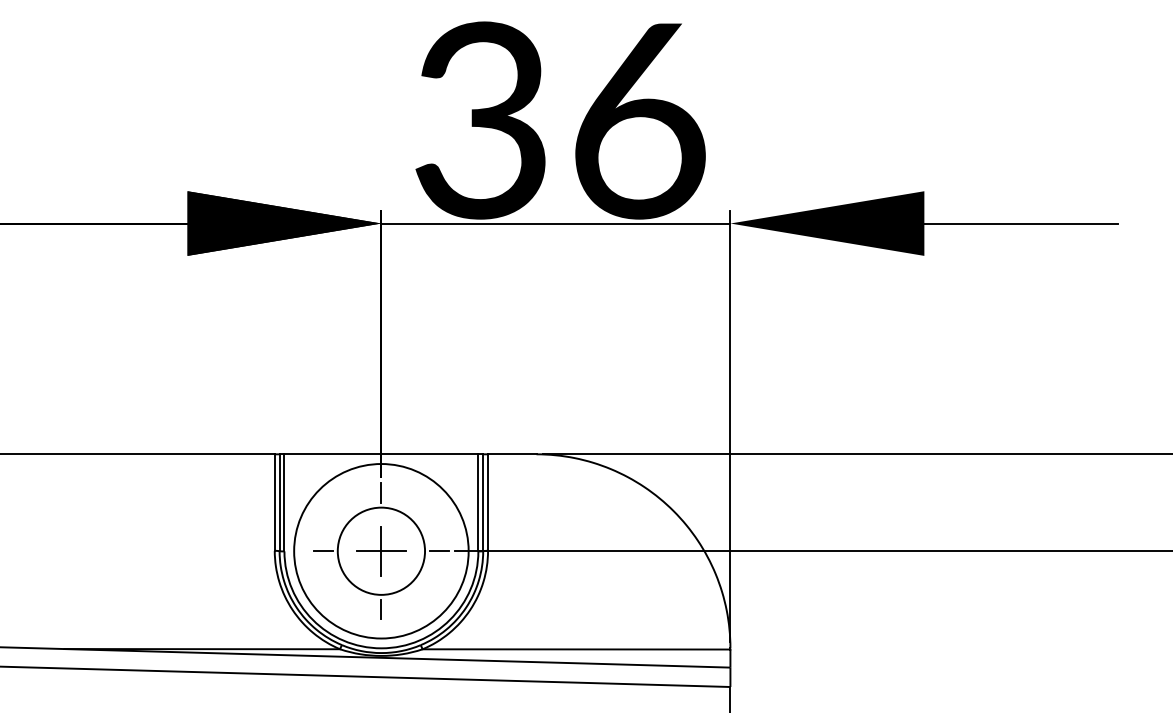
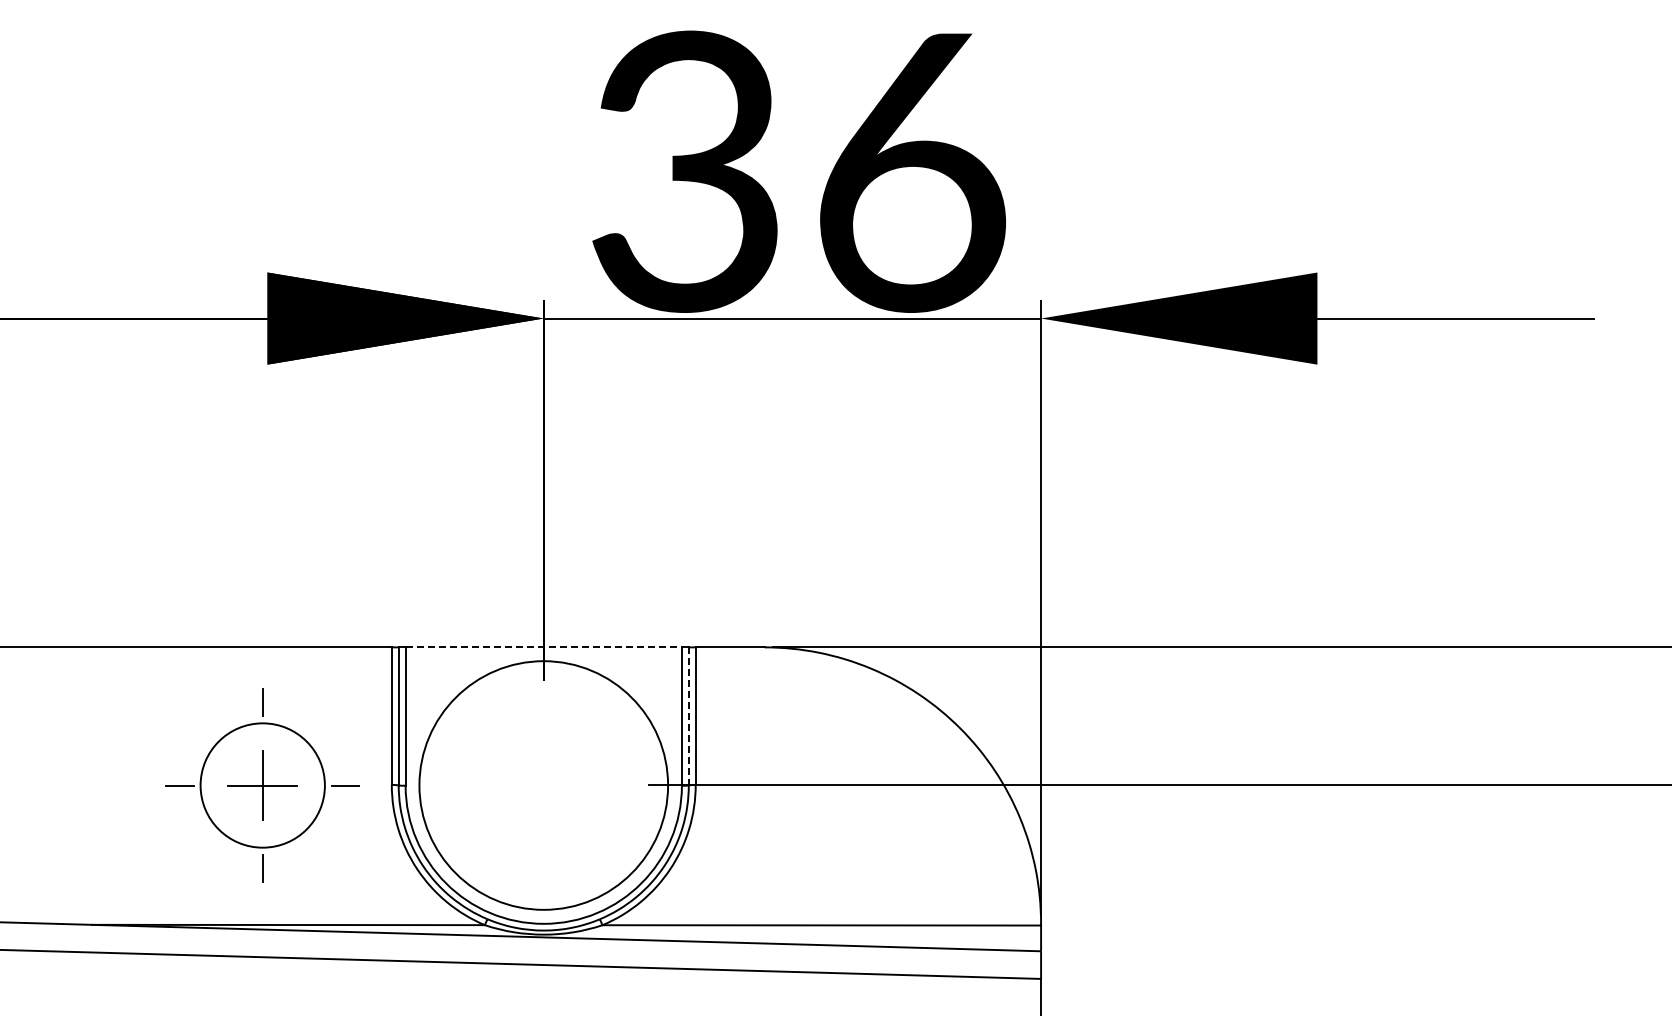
line: (381, 454) -> (544, 647), solid -> dashed
line: (482, 502) -> (688, 715), solid -> dashed
part: (381, 551) -> (262, 785), moved

